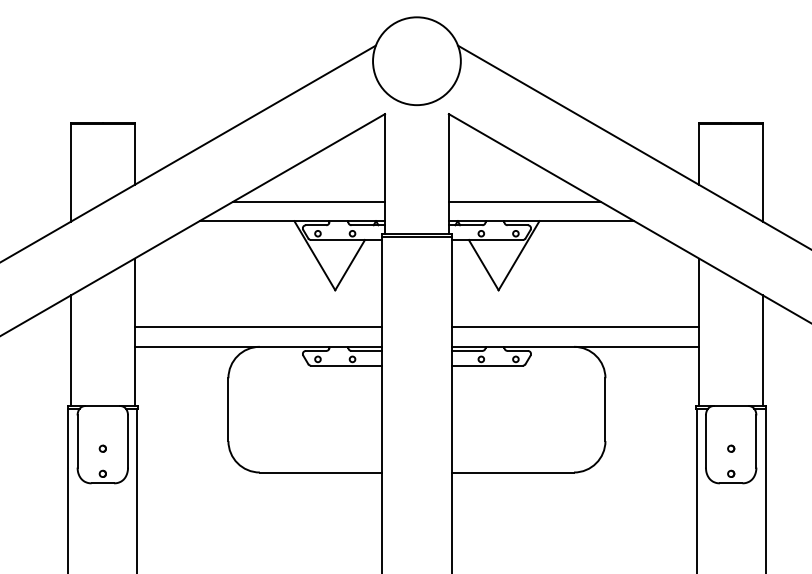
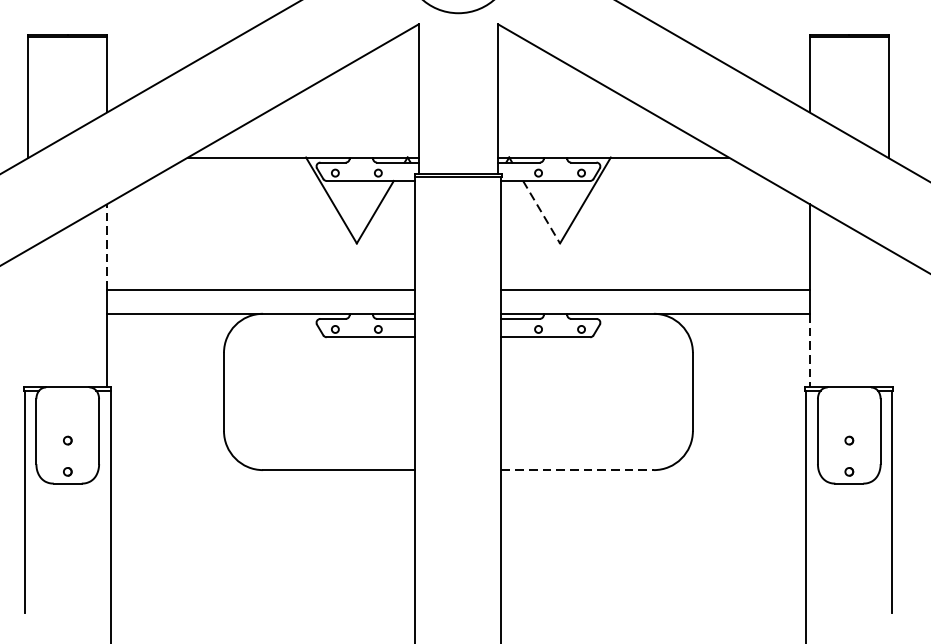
line: (309, 201) -> (324, 133), removed
line: (524, 201) -> (592, 133), removed
line: (484, 265) -> (542, 212), solid -> dashed
line: (134, 292) -> (107, 246), solid -> dashed
line: (70, 350) -> (27, 318), removed
line: (763, 350) -> (889, 318), removed
line: (699, 376) -> (809, 350), solid -> dashed
line: (513, 472) -> (578, 470), solid -> dashed

